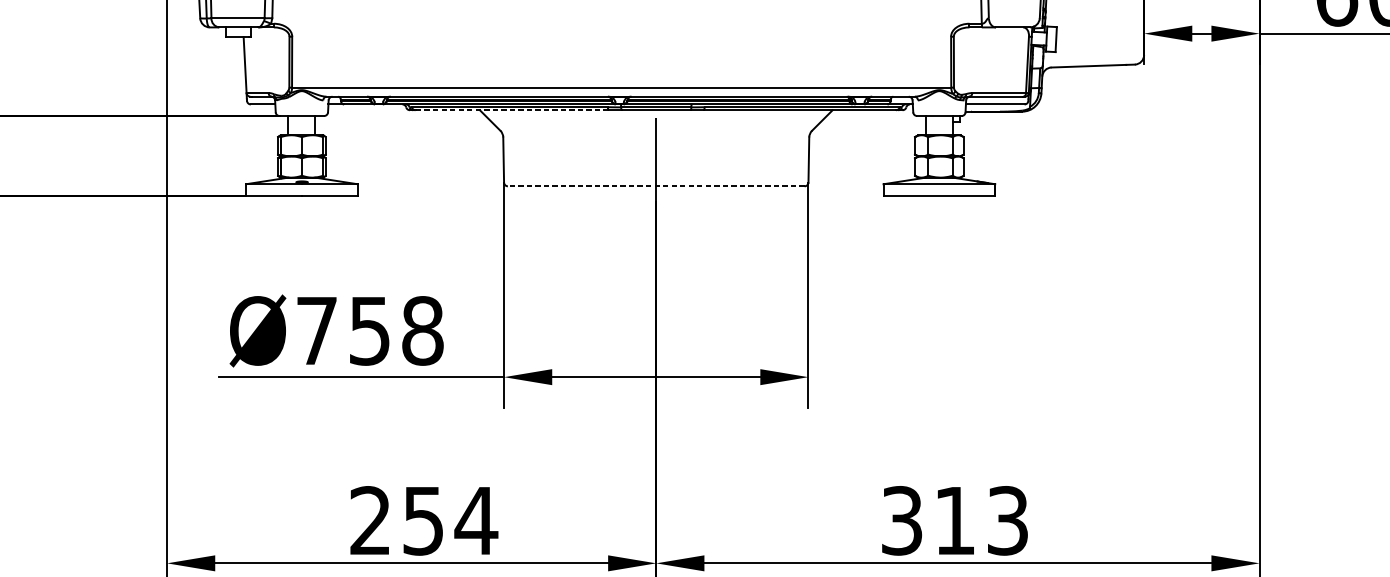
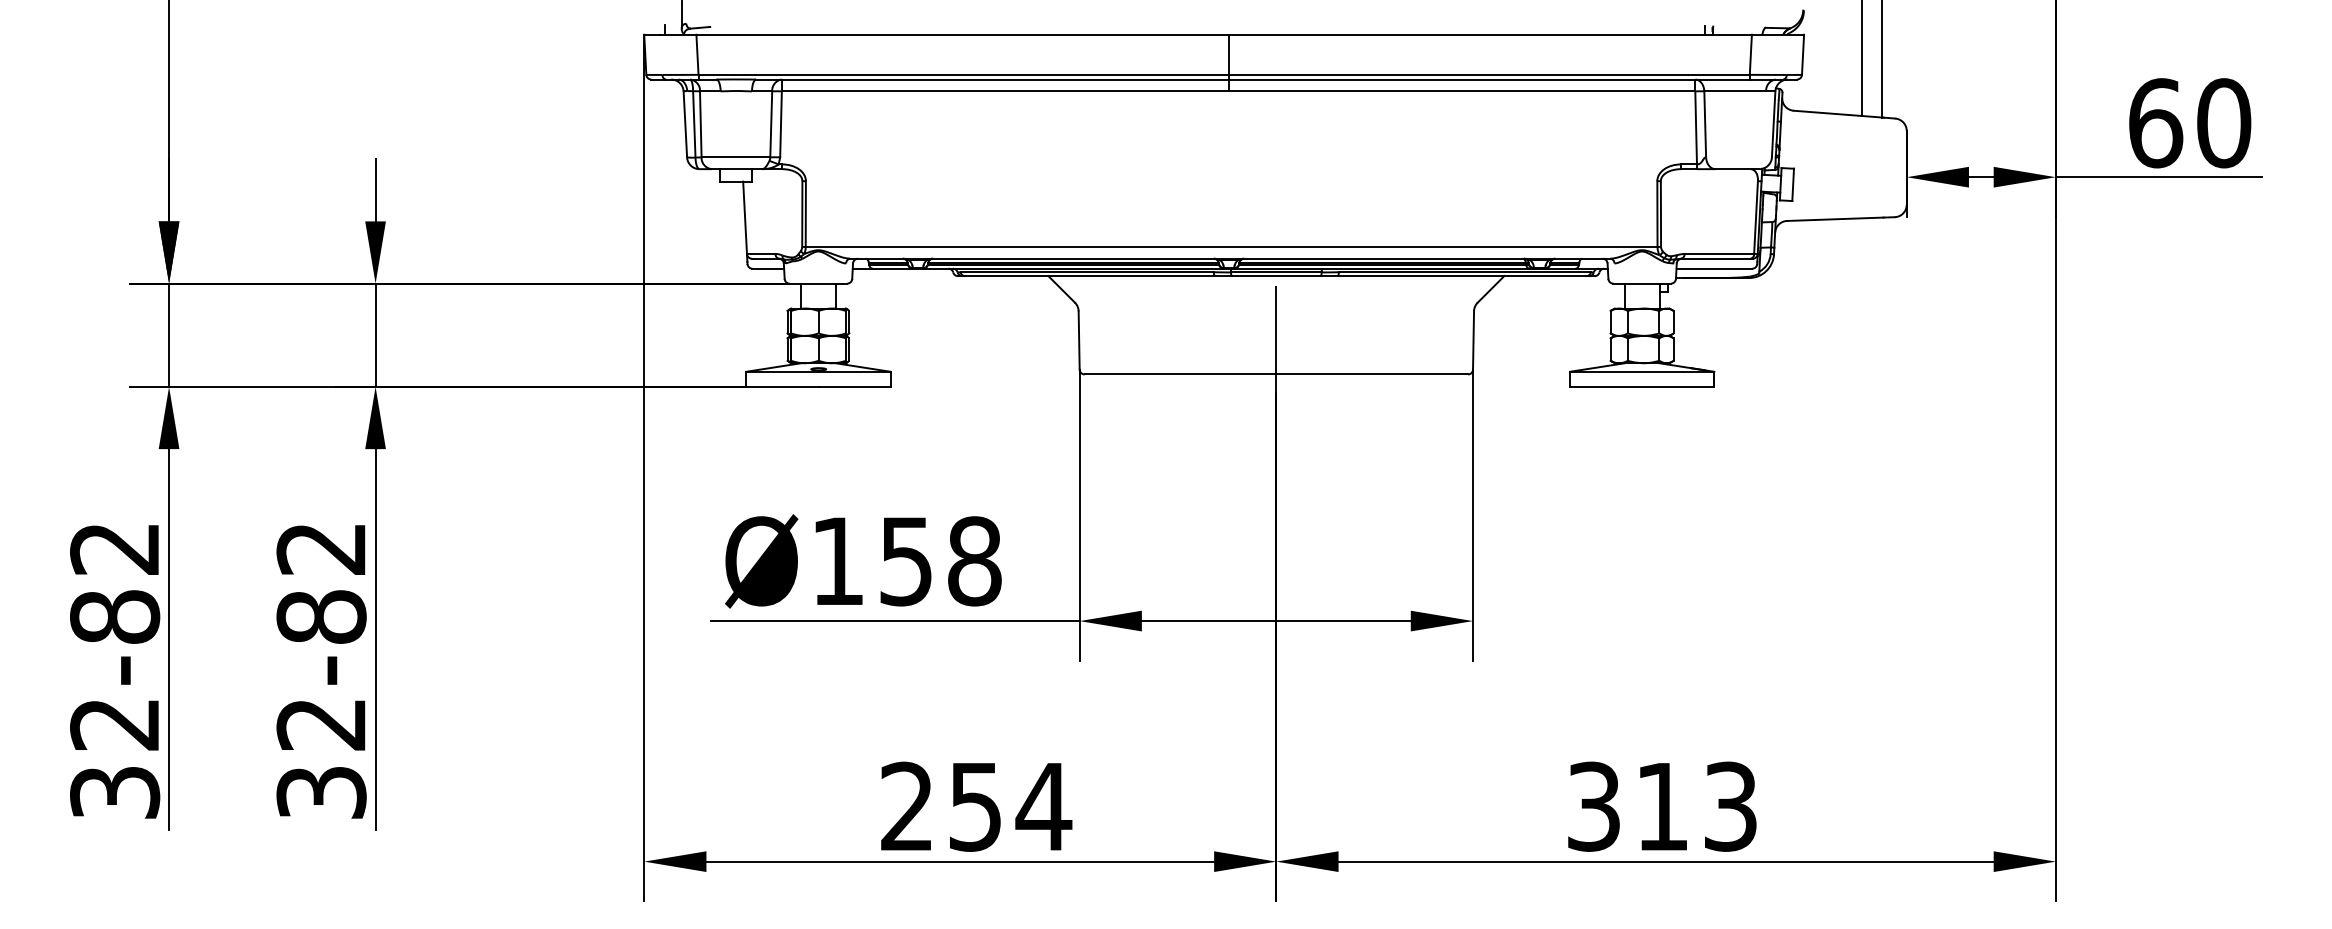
line: (512, 110) -> (1090, 276), dashed -> solid
line: (656, 186) -> (1276, 374), dashed -> solid
text: (316, 330) -> (837, 560), Ø758 -> Ø158

